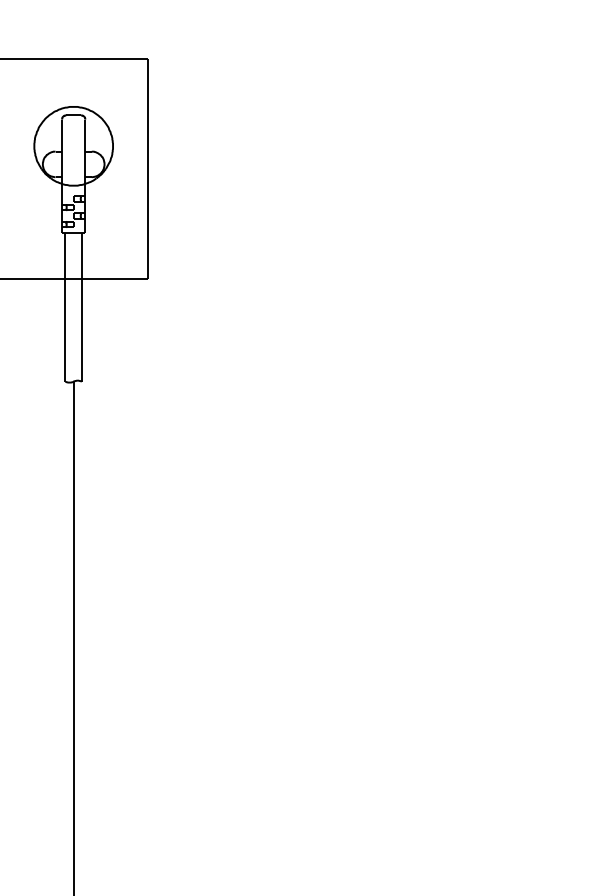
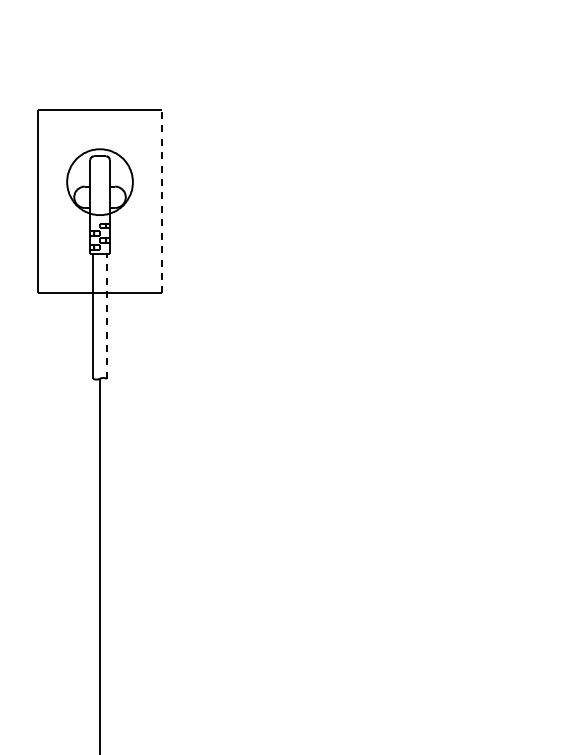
line: (148, 169) -> (162, 201), solid -> dashed
line: (82, 307) -> (107, 316), solid -> dashed

